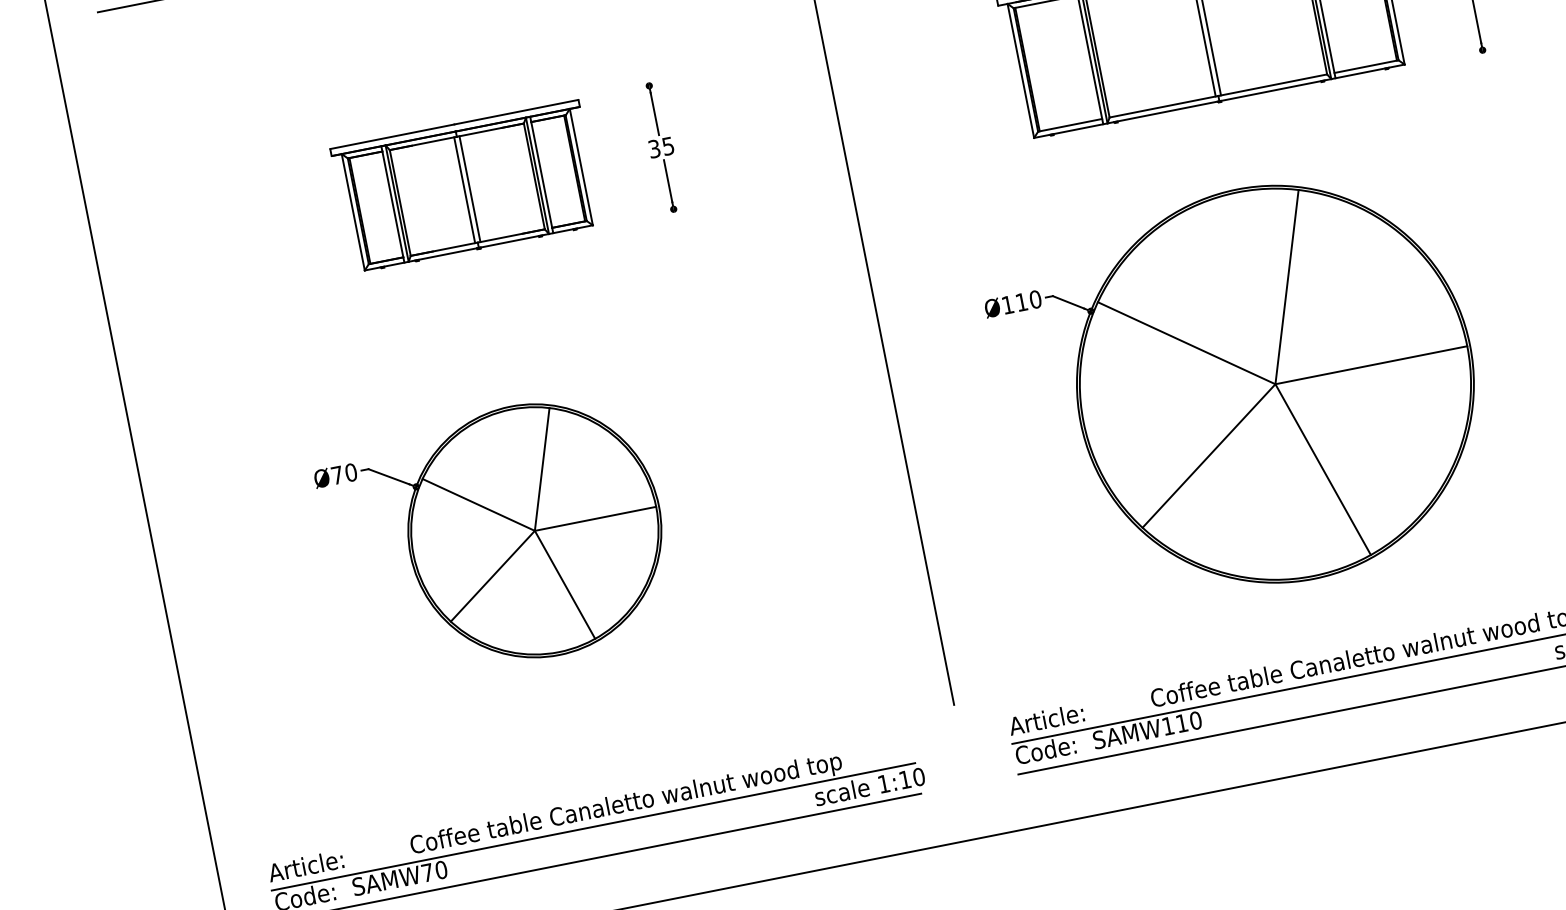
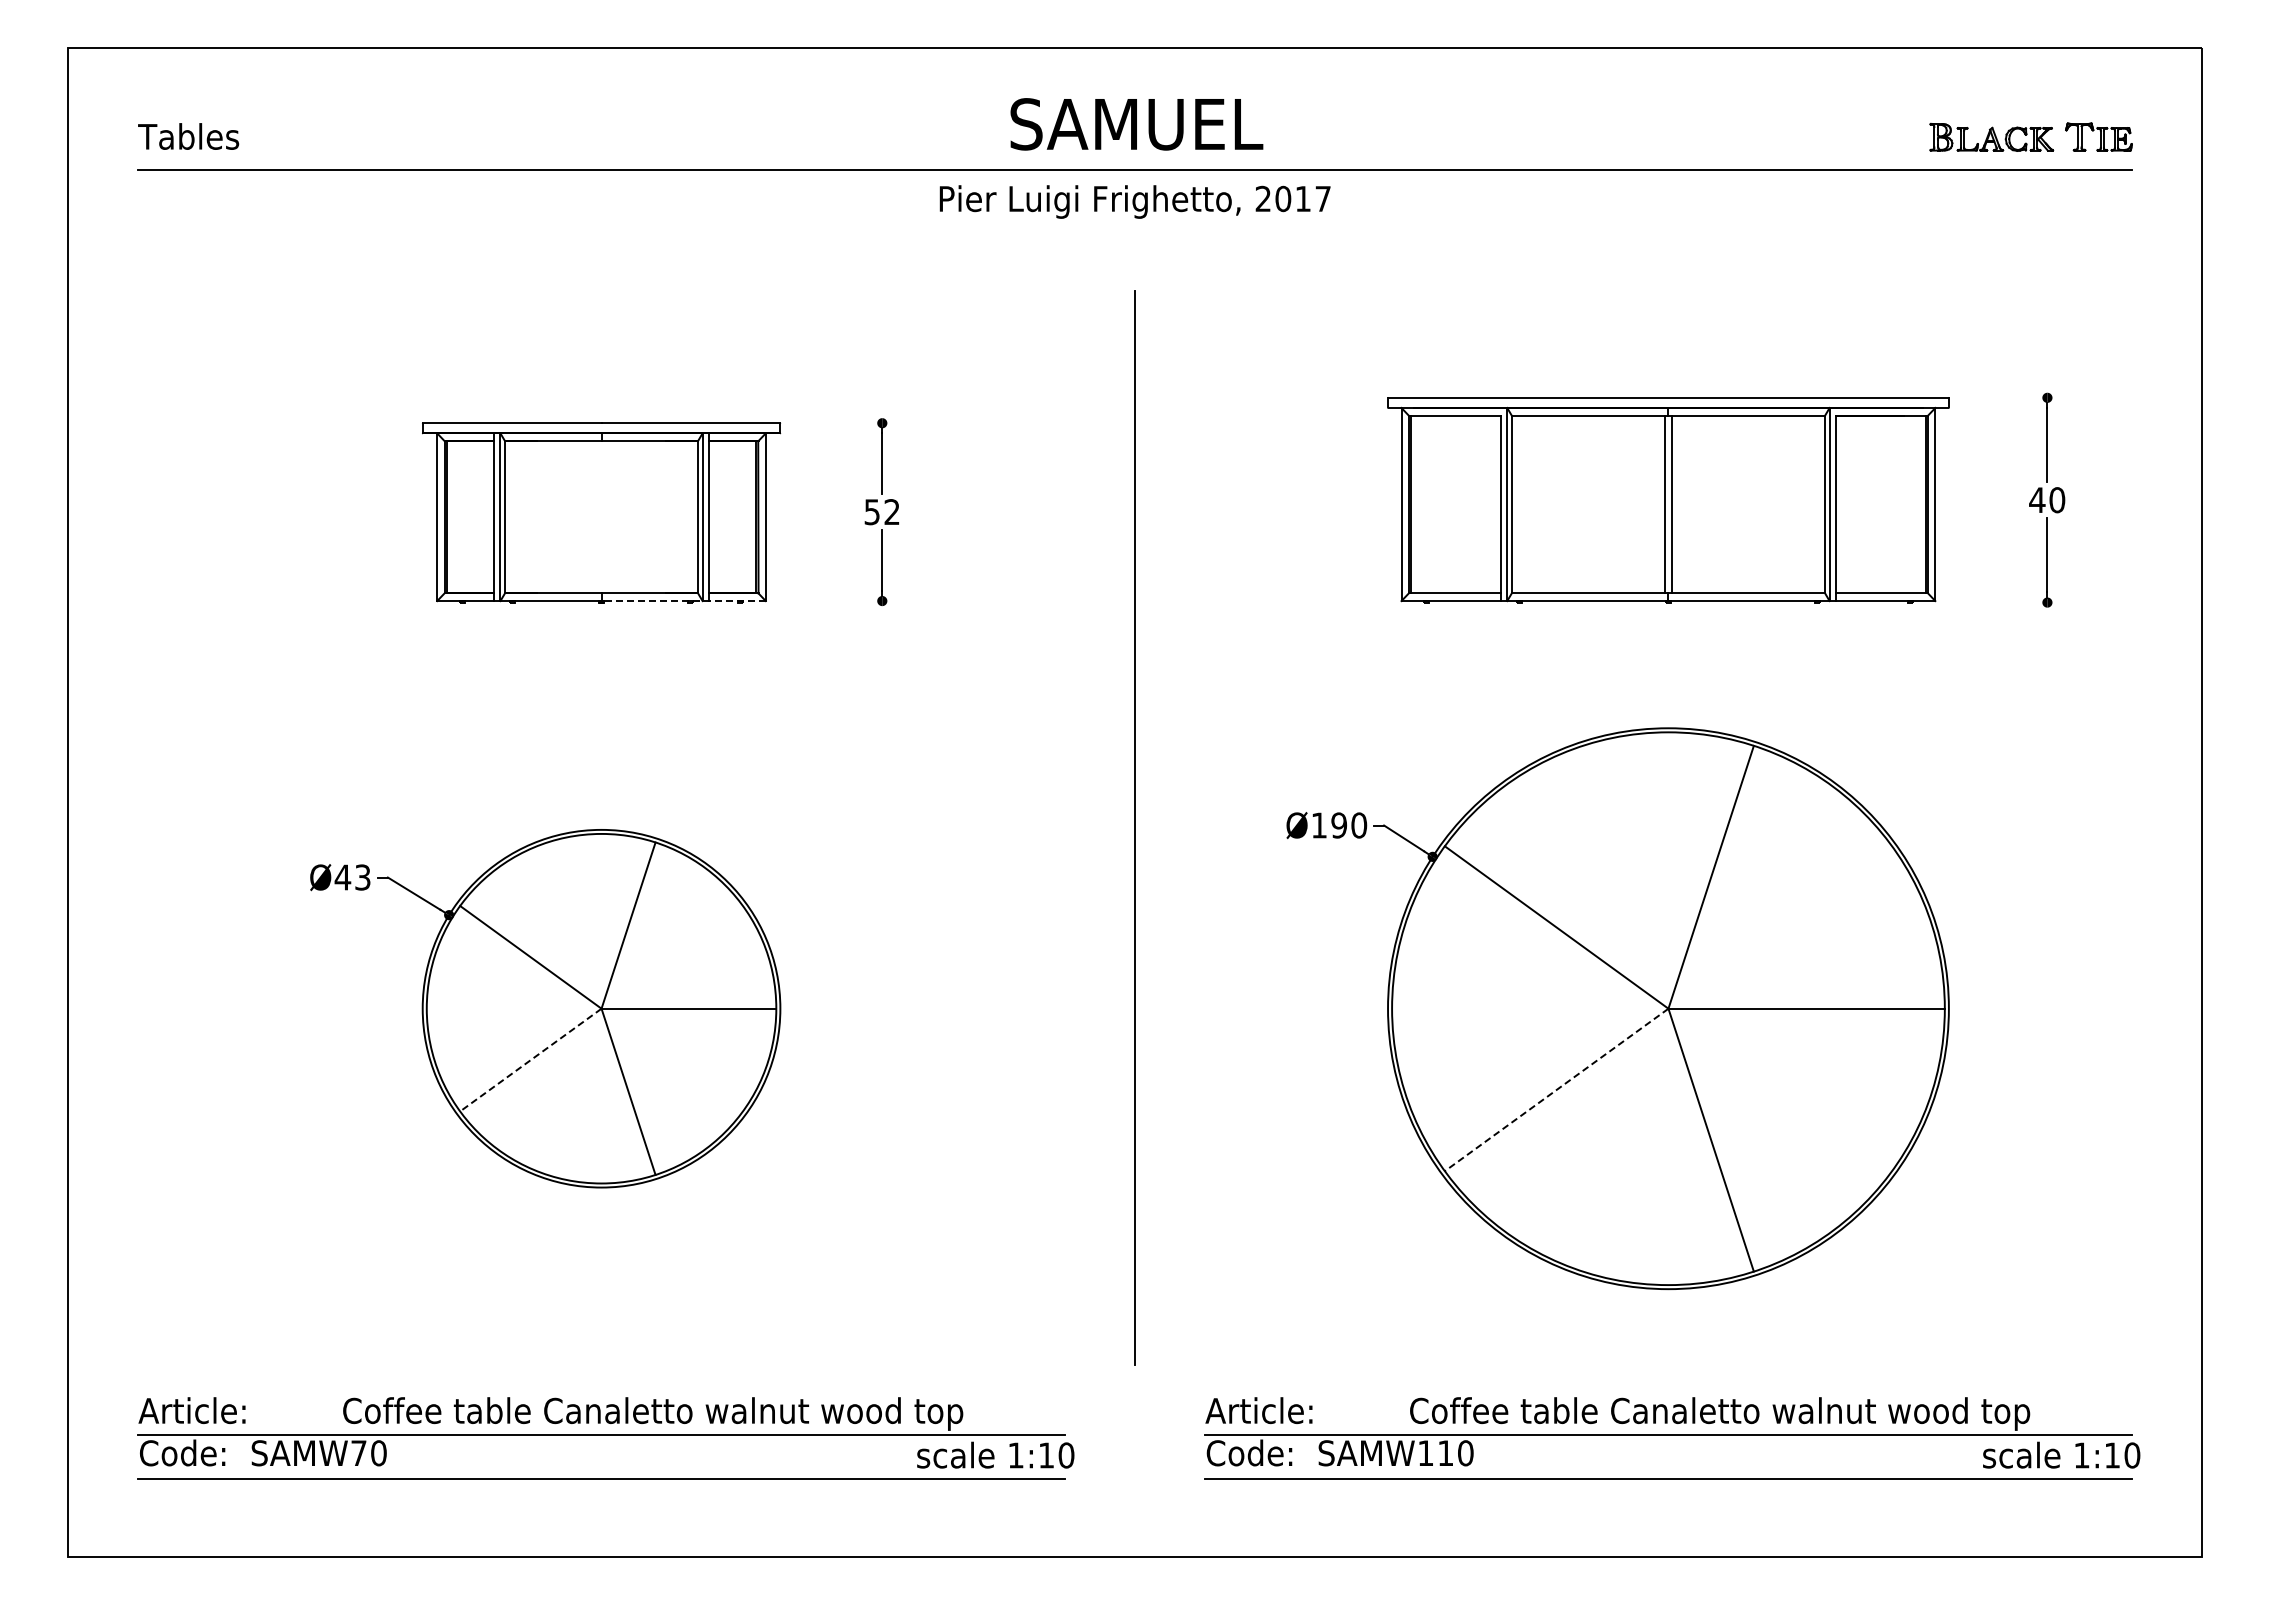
text: (661, 147) -> (882, 512), 35 -> 52
line: (470, 189) -> (605, 517), removed
line: (464, 190) -> (597, 517), removed
line: (535, 236) -> (683, 601), solid -> dashed
text: (1021, 302) -> (1339, 825), Ø110 -> Ø190
line: (1208, 456) -> (1556, 1090), solid -> dashed
text: (343, 474) -> (352, 877), Ø70 -> Ø43
line: (492, 576) -> (530, 1060), solid -> dashed

